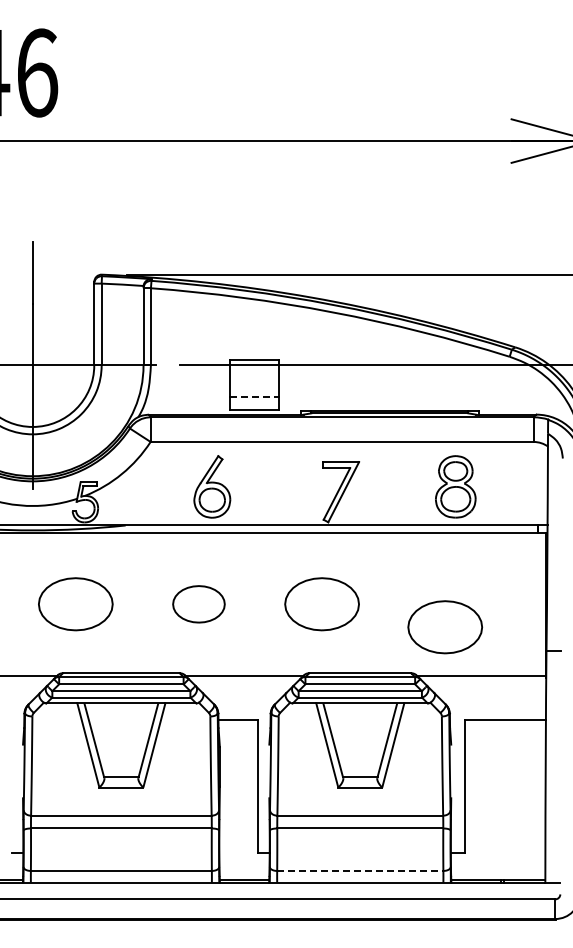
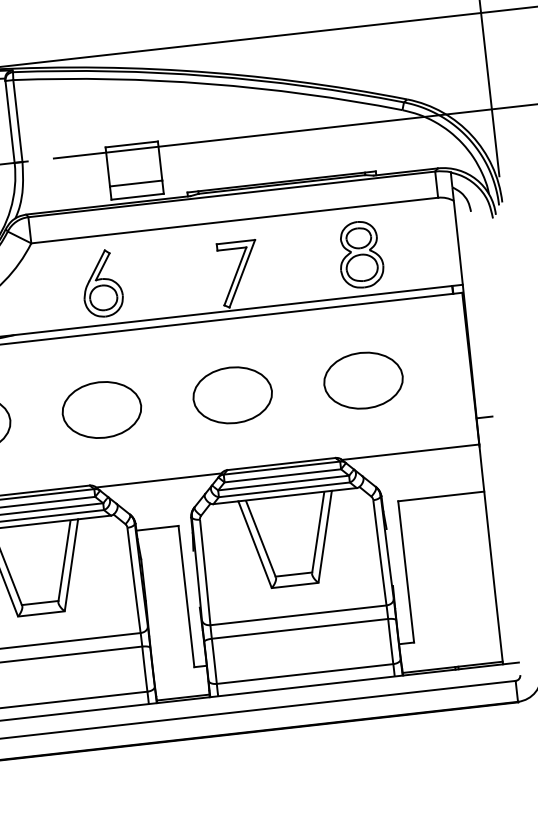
line: (254, 397) -> (136, 183), dashed -> solid
part: (198, 604) -> (101, 410), size x1.43
part: (445, 627) -> (363, 380), moved
line: (360, 870) -> (305, 673), dashed -> solid

